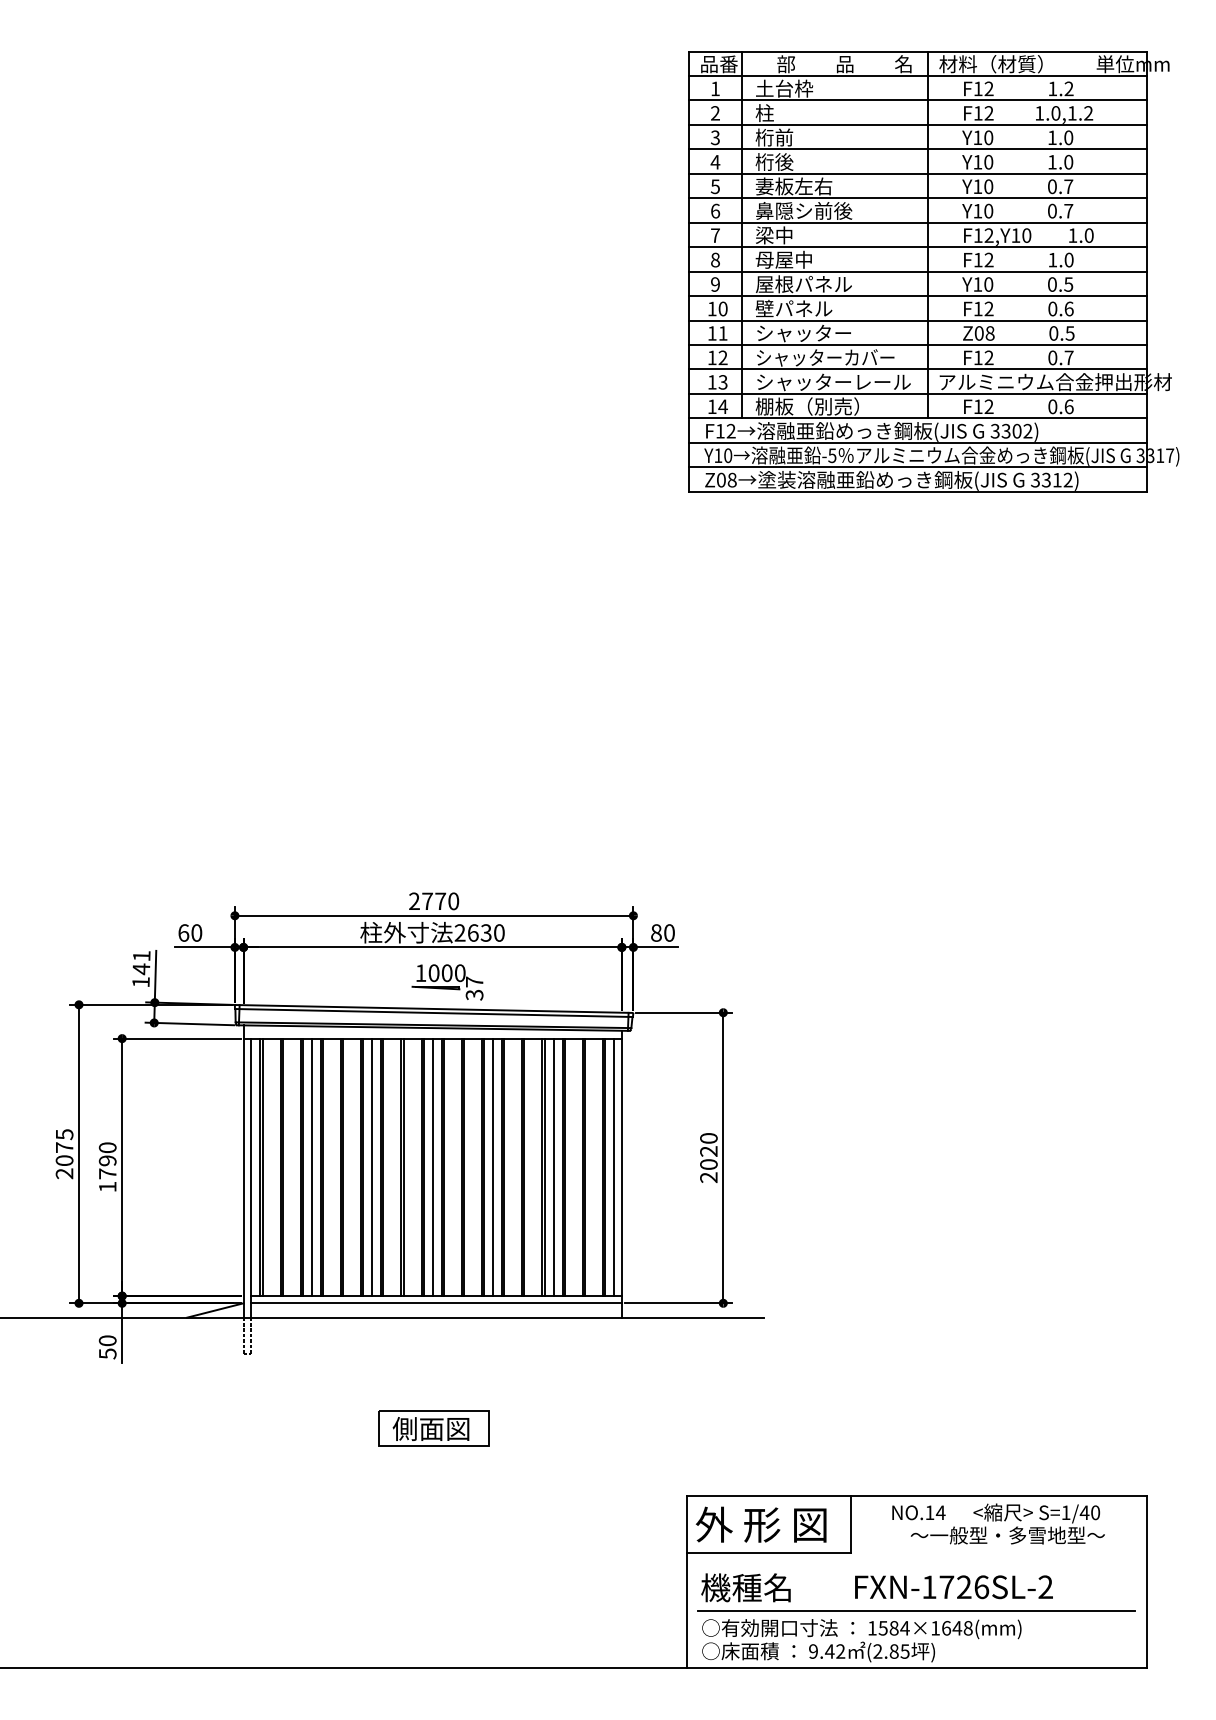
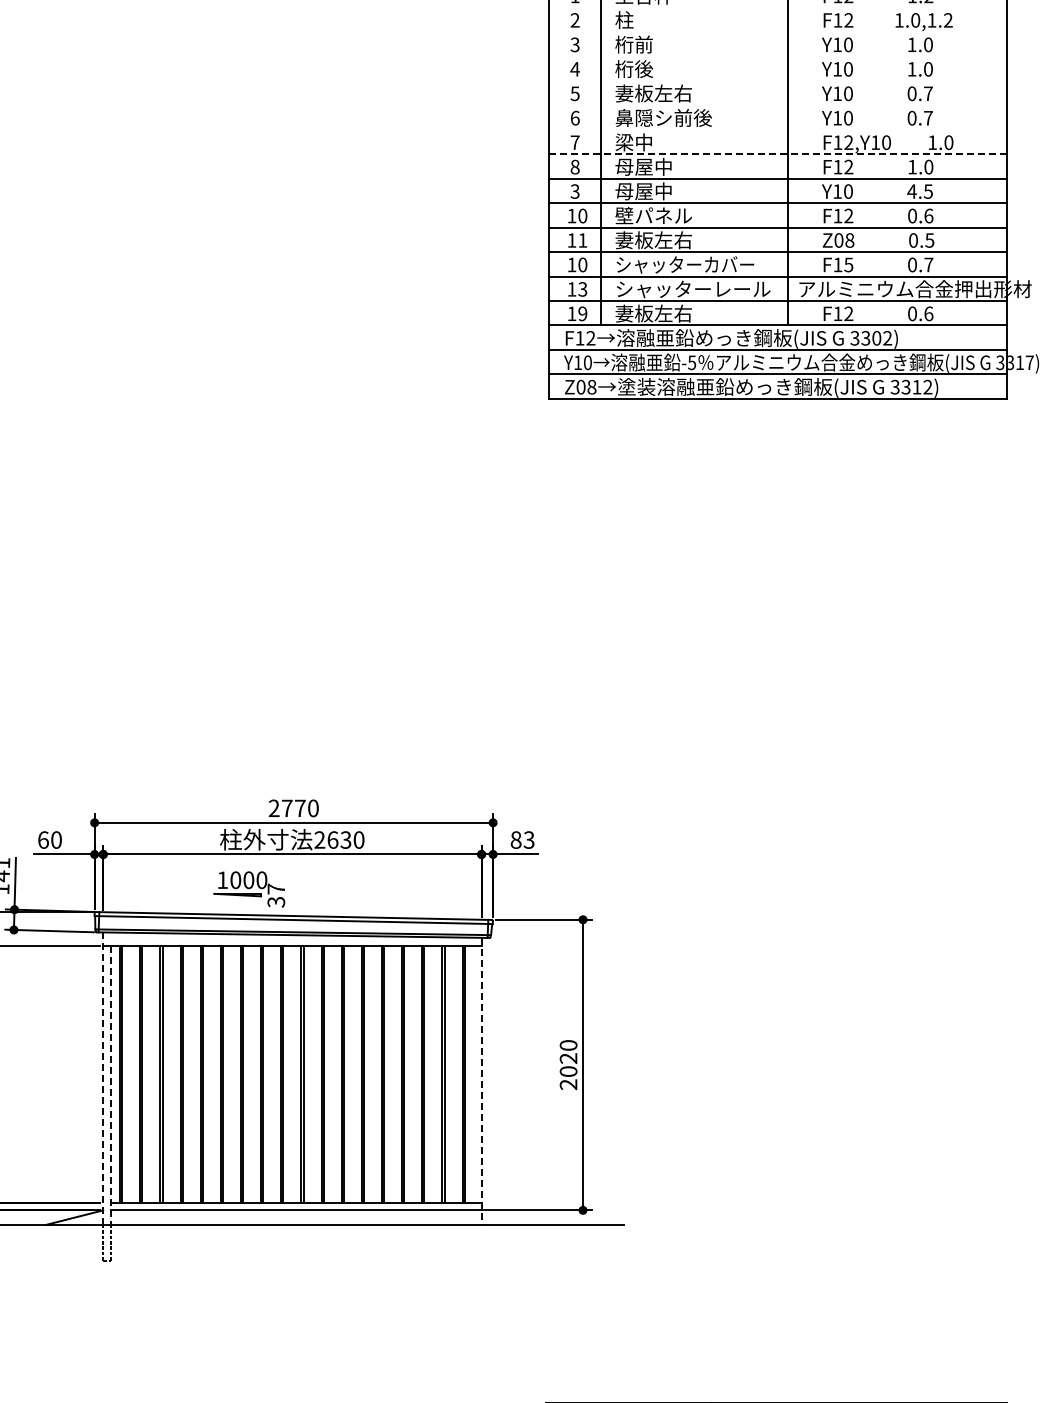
line: (917, 100) -> (777, 7), removed
line: (917, 124) -> (777, 31), removed
line: (917, 149) -> (777, 56), removed
line: (917, 173) -> (777, 80), removed
line: (917, 198) -> (777, 105), removed
line: (917, 222) -> (777, 129), removed
line: (918, 247) -> (778, 154), solid -> dashed
text: (715, 284) -> (575, 191), 9 -> 3
text: (803, 284) -> (663, 191), 屋根パネル -> 母屋中
text: (1052, 284) -> (912, 191), 0.5 -> 4.5
text: (803, 333) -> (663, 240), シャッター -> 妻板左右
text: (722, 357) -> (582, 264), 12 -> 10
text: (988, 357) -> (848, 264), F12 -> F15
text: (722, 406) -> (582, 313), 14 -> 19
text: (806, 406) -> (666, 313), 棚板（別売） -> 妻板左右
text: (669, 932) -> (529, 839), 80 -> 83
part: (447, 982) -> (249, 889), moved
line: (311, 1167) -> (171, 1074), removed
line: (372, 1167) -> (232, 1074), removed
line: (432, 1167) -> (292, 1074), removed
line: (493, 1167) -> (353, 1074), removed
line: (553, 1167) -> (413, 1074), removed
line: (613, 1167) -> (473, 1074), removed
line: (243, 1172) -> (103, 1079), solid -> dashed
line: (621, 1174) -> (481, 1081), solid -> dashed
line: (251, 1178) -> (111, 1085), solid -> dashed
part: (433, 1428) -> (293, 1335), removed

